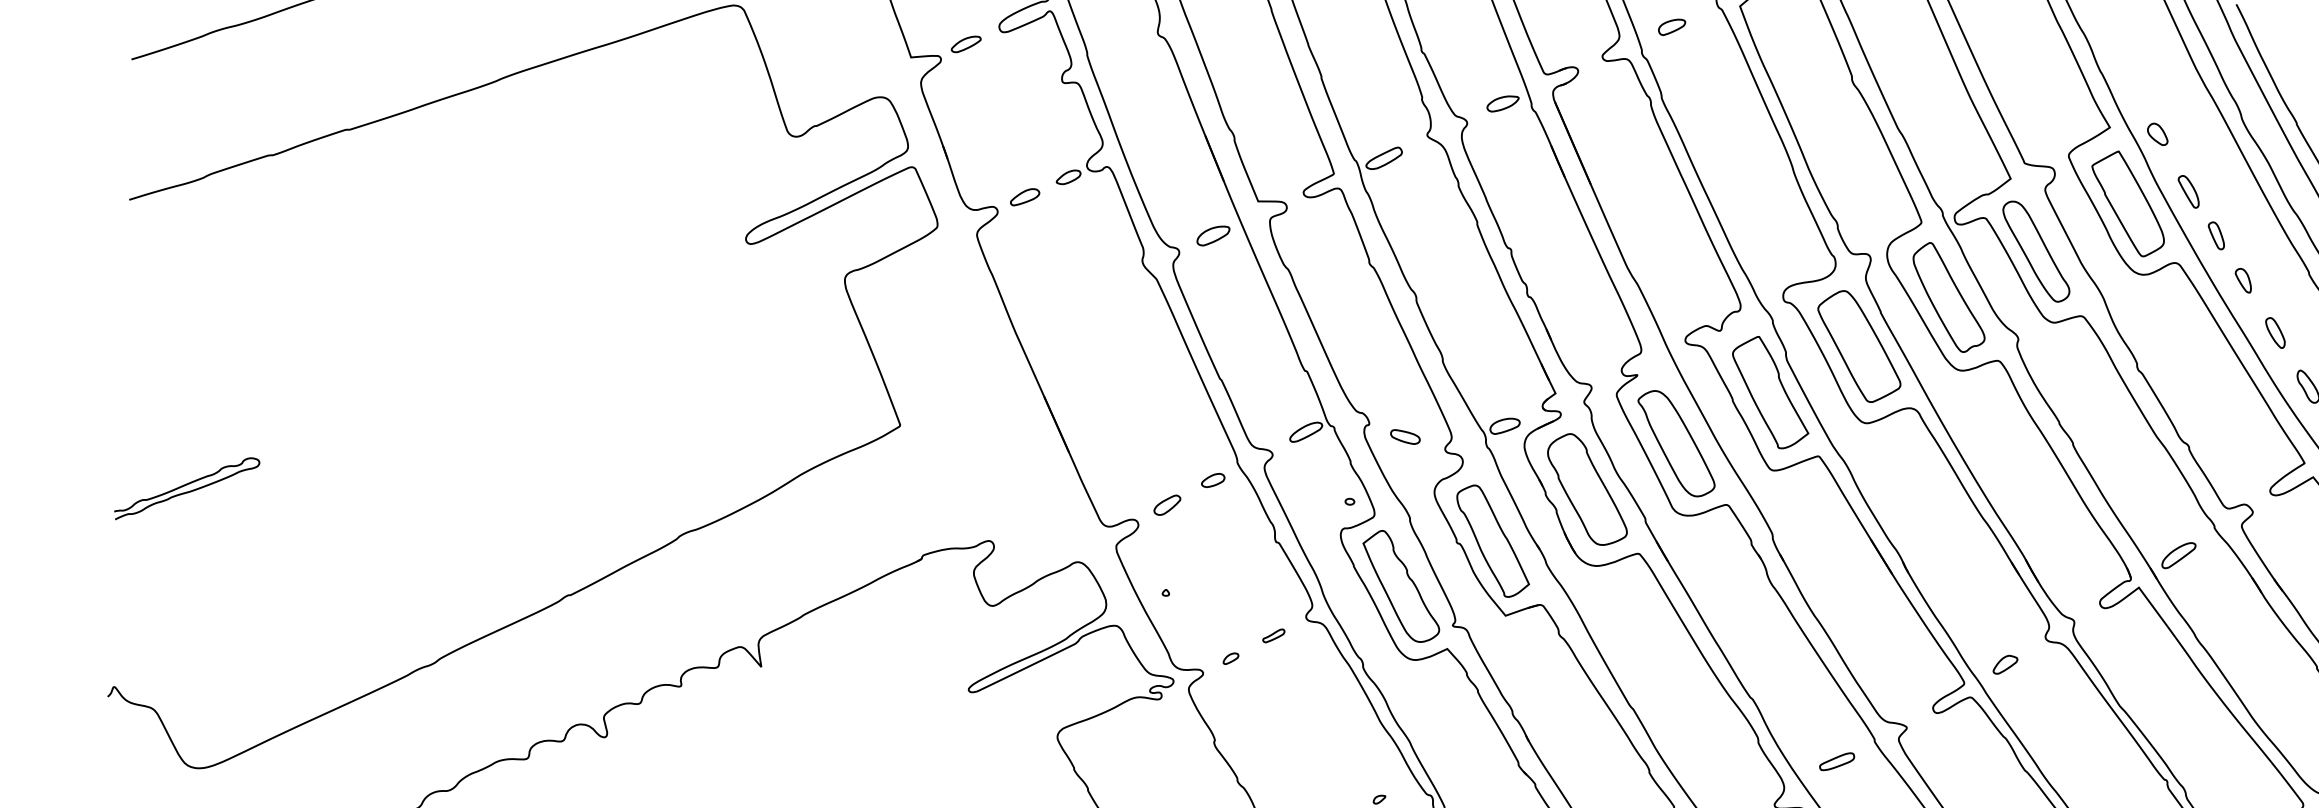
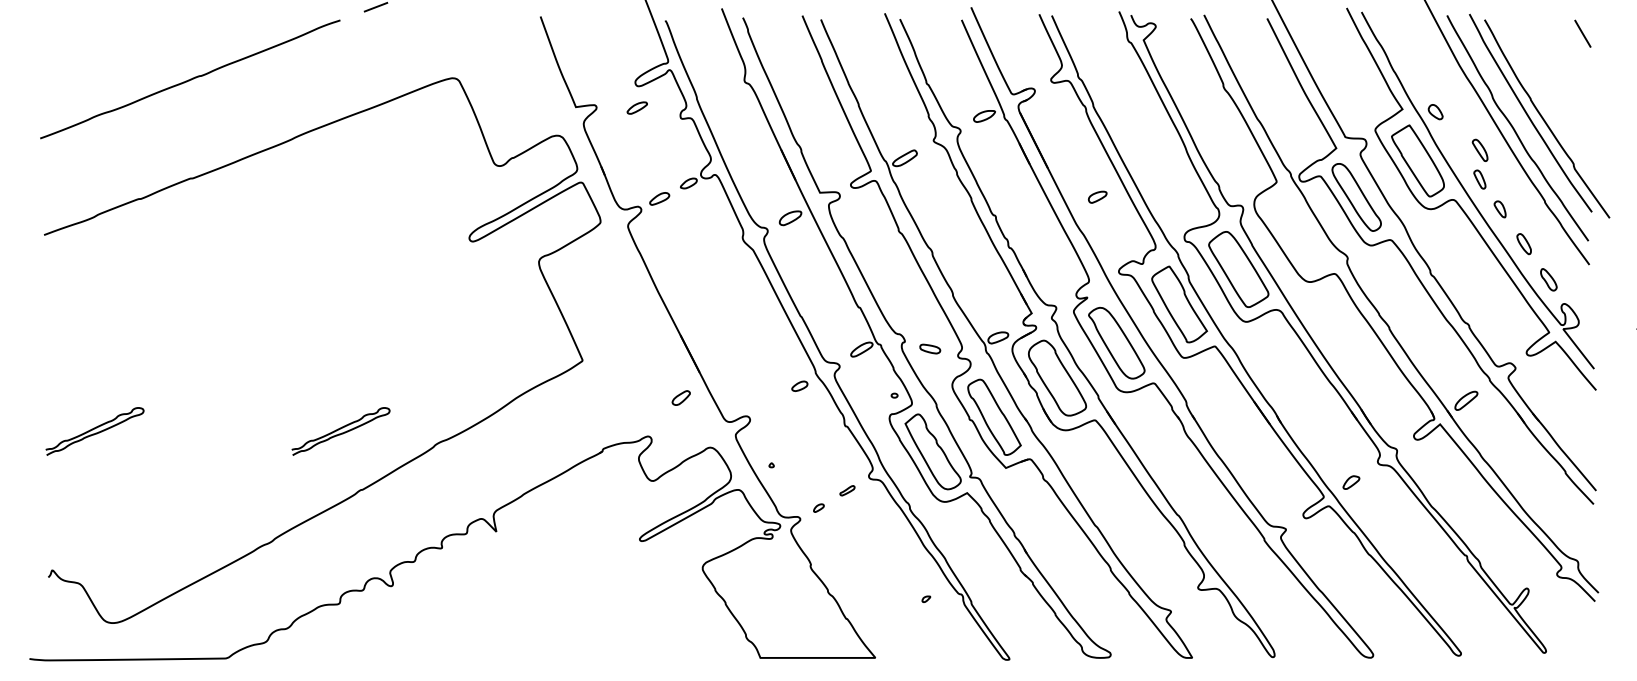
part: (1671, 26) -> (1097, 196), moved
part: (965, 43) -> (636, 107), moved
part: (2187, 190) -> (1479, 149), moved
part: (1949, 297) -> (1298, 232), removed
part: (1166, 504) -> (680, 397), moved
curve: (544, 510) -> (341, 432), added
part: (1837, 761) -> (1239, 555), removed

